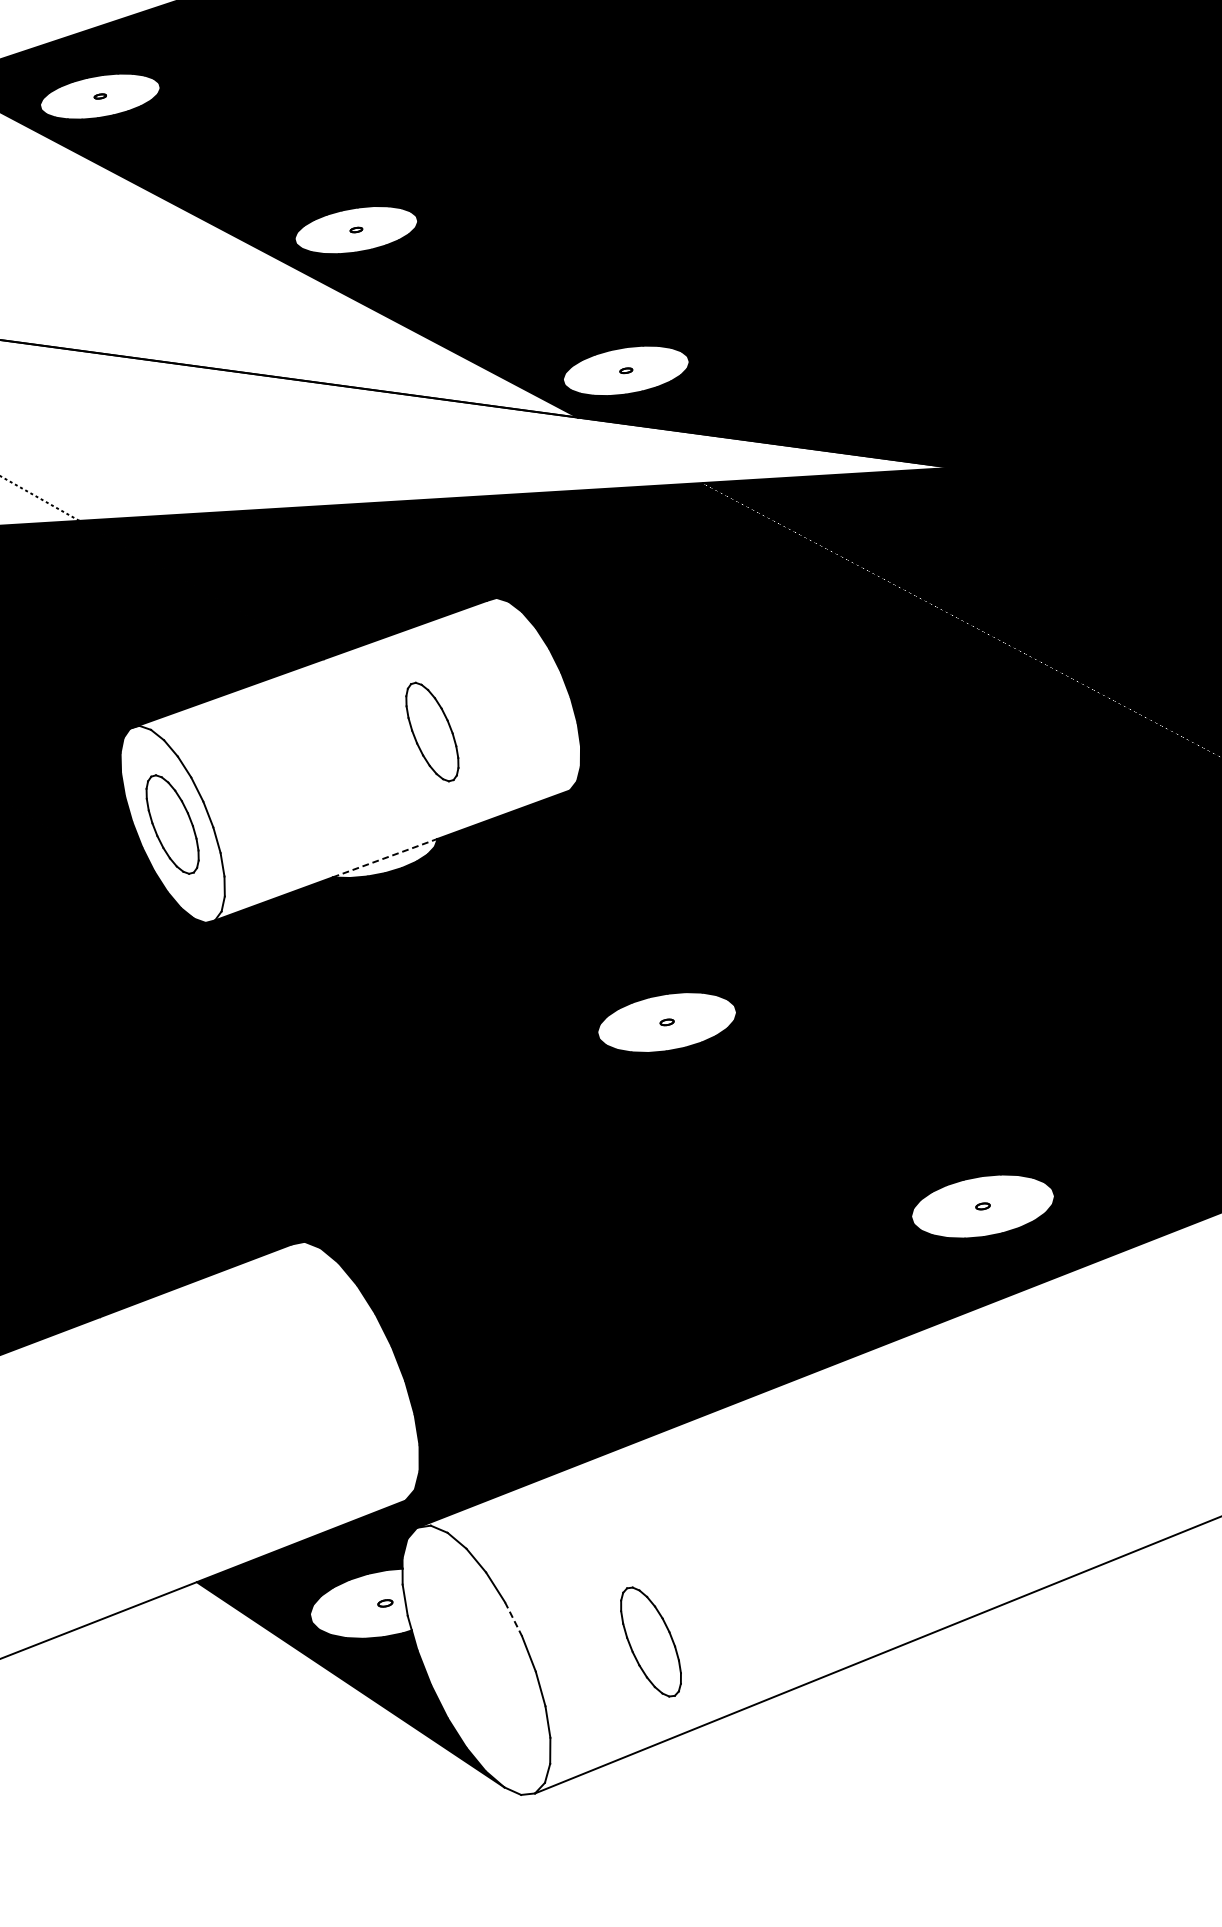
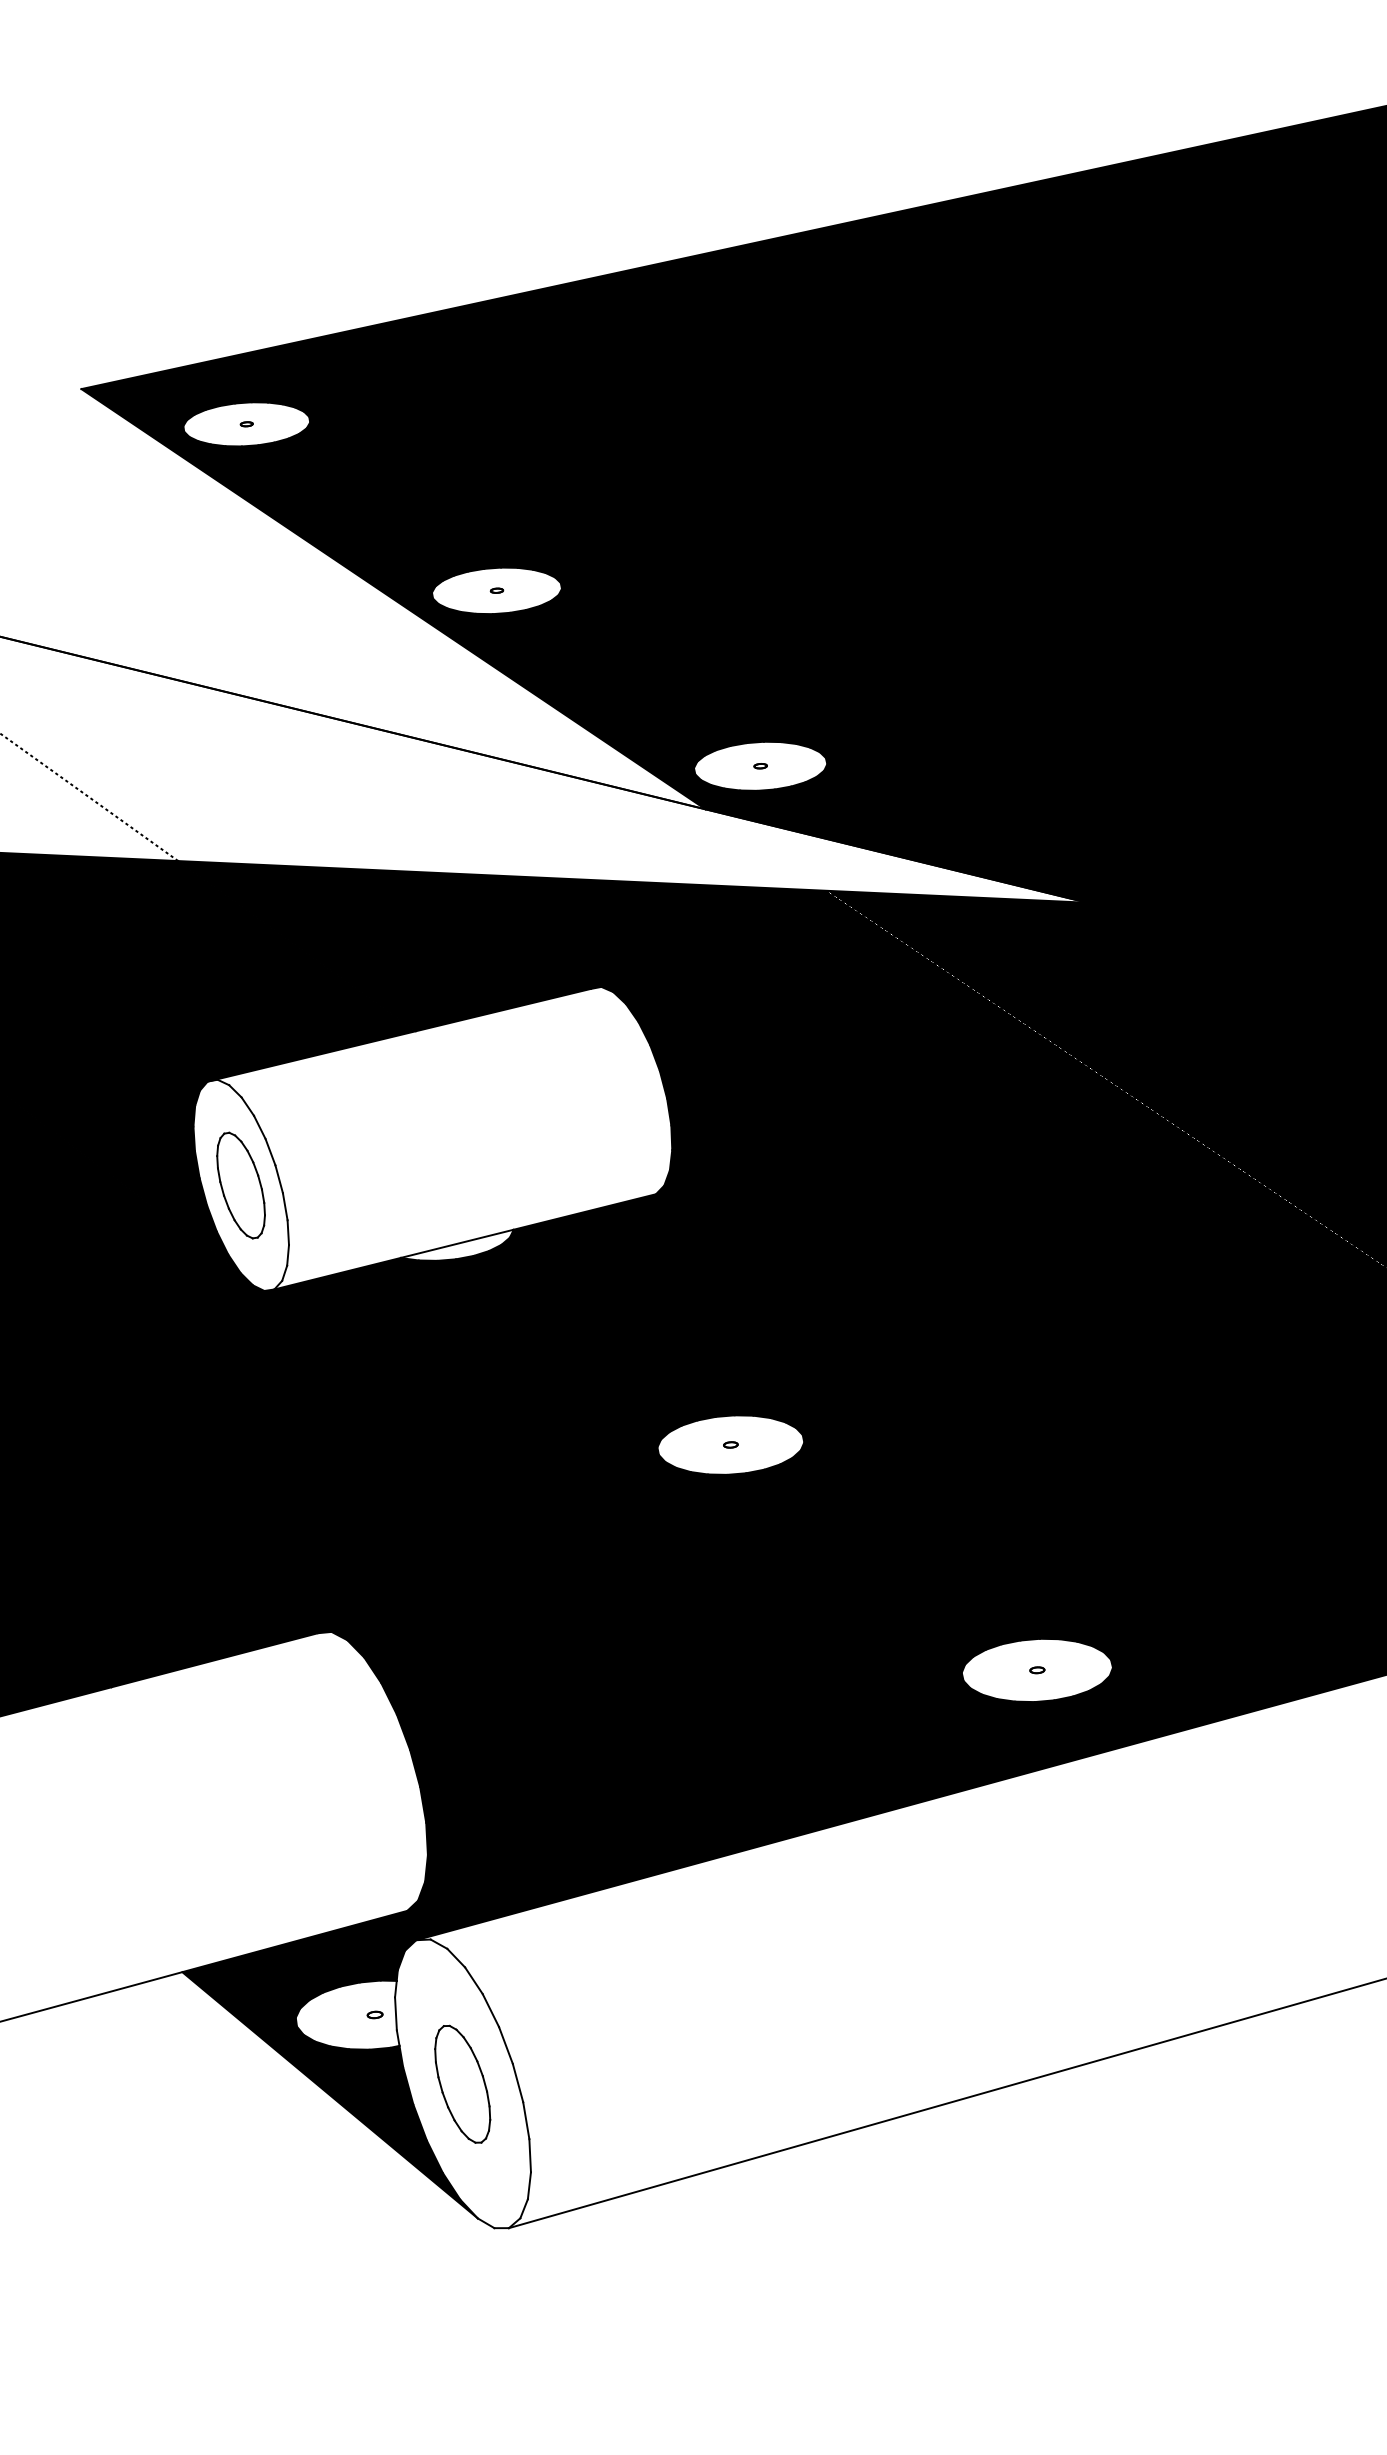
part: (431, 732) -> (519, 1118), removed
line: (385, 857) -> (457, 1243), dashed -> solid
line: (513, 1619) -> (505, 2045), dashed -> solid
part: (650, 1641) -> (462, 2083), moved

